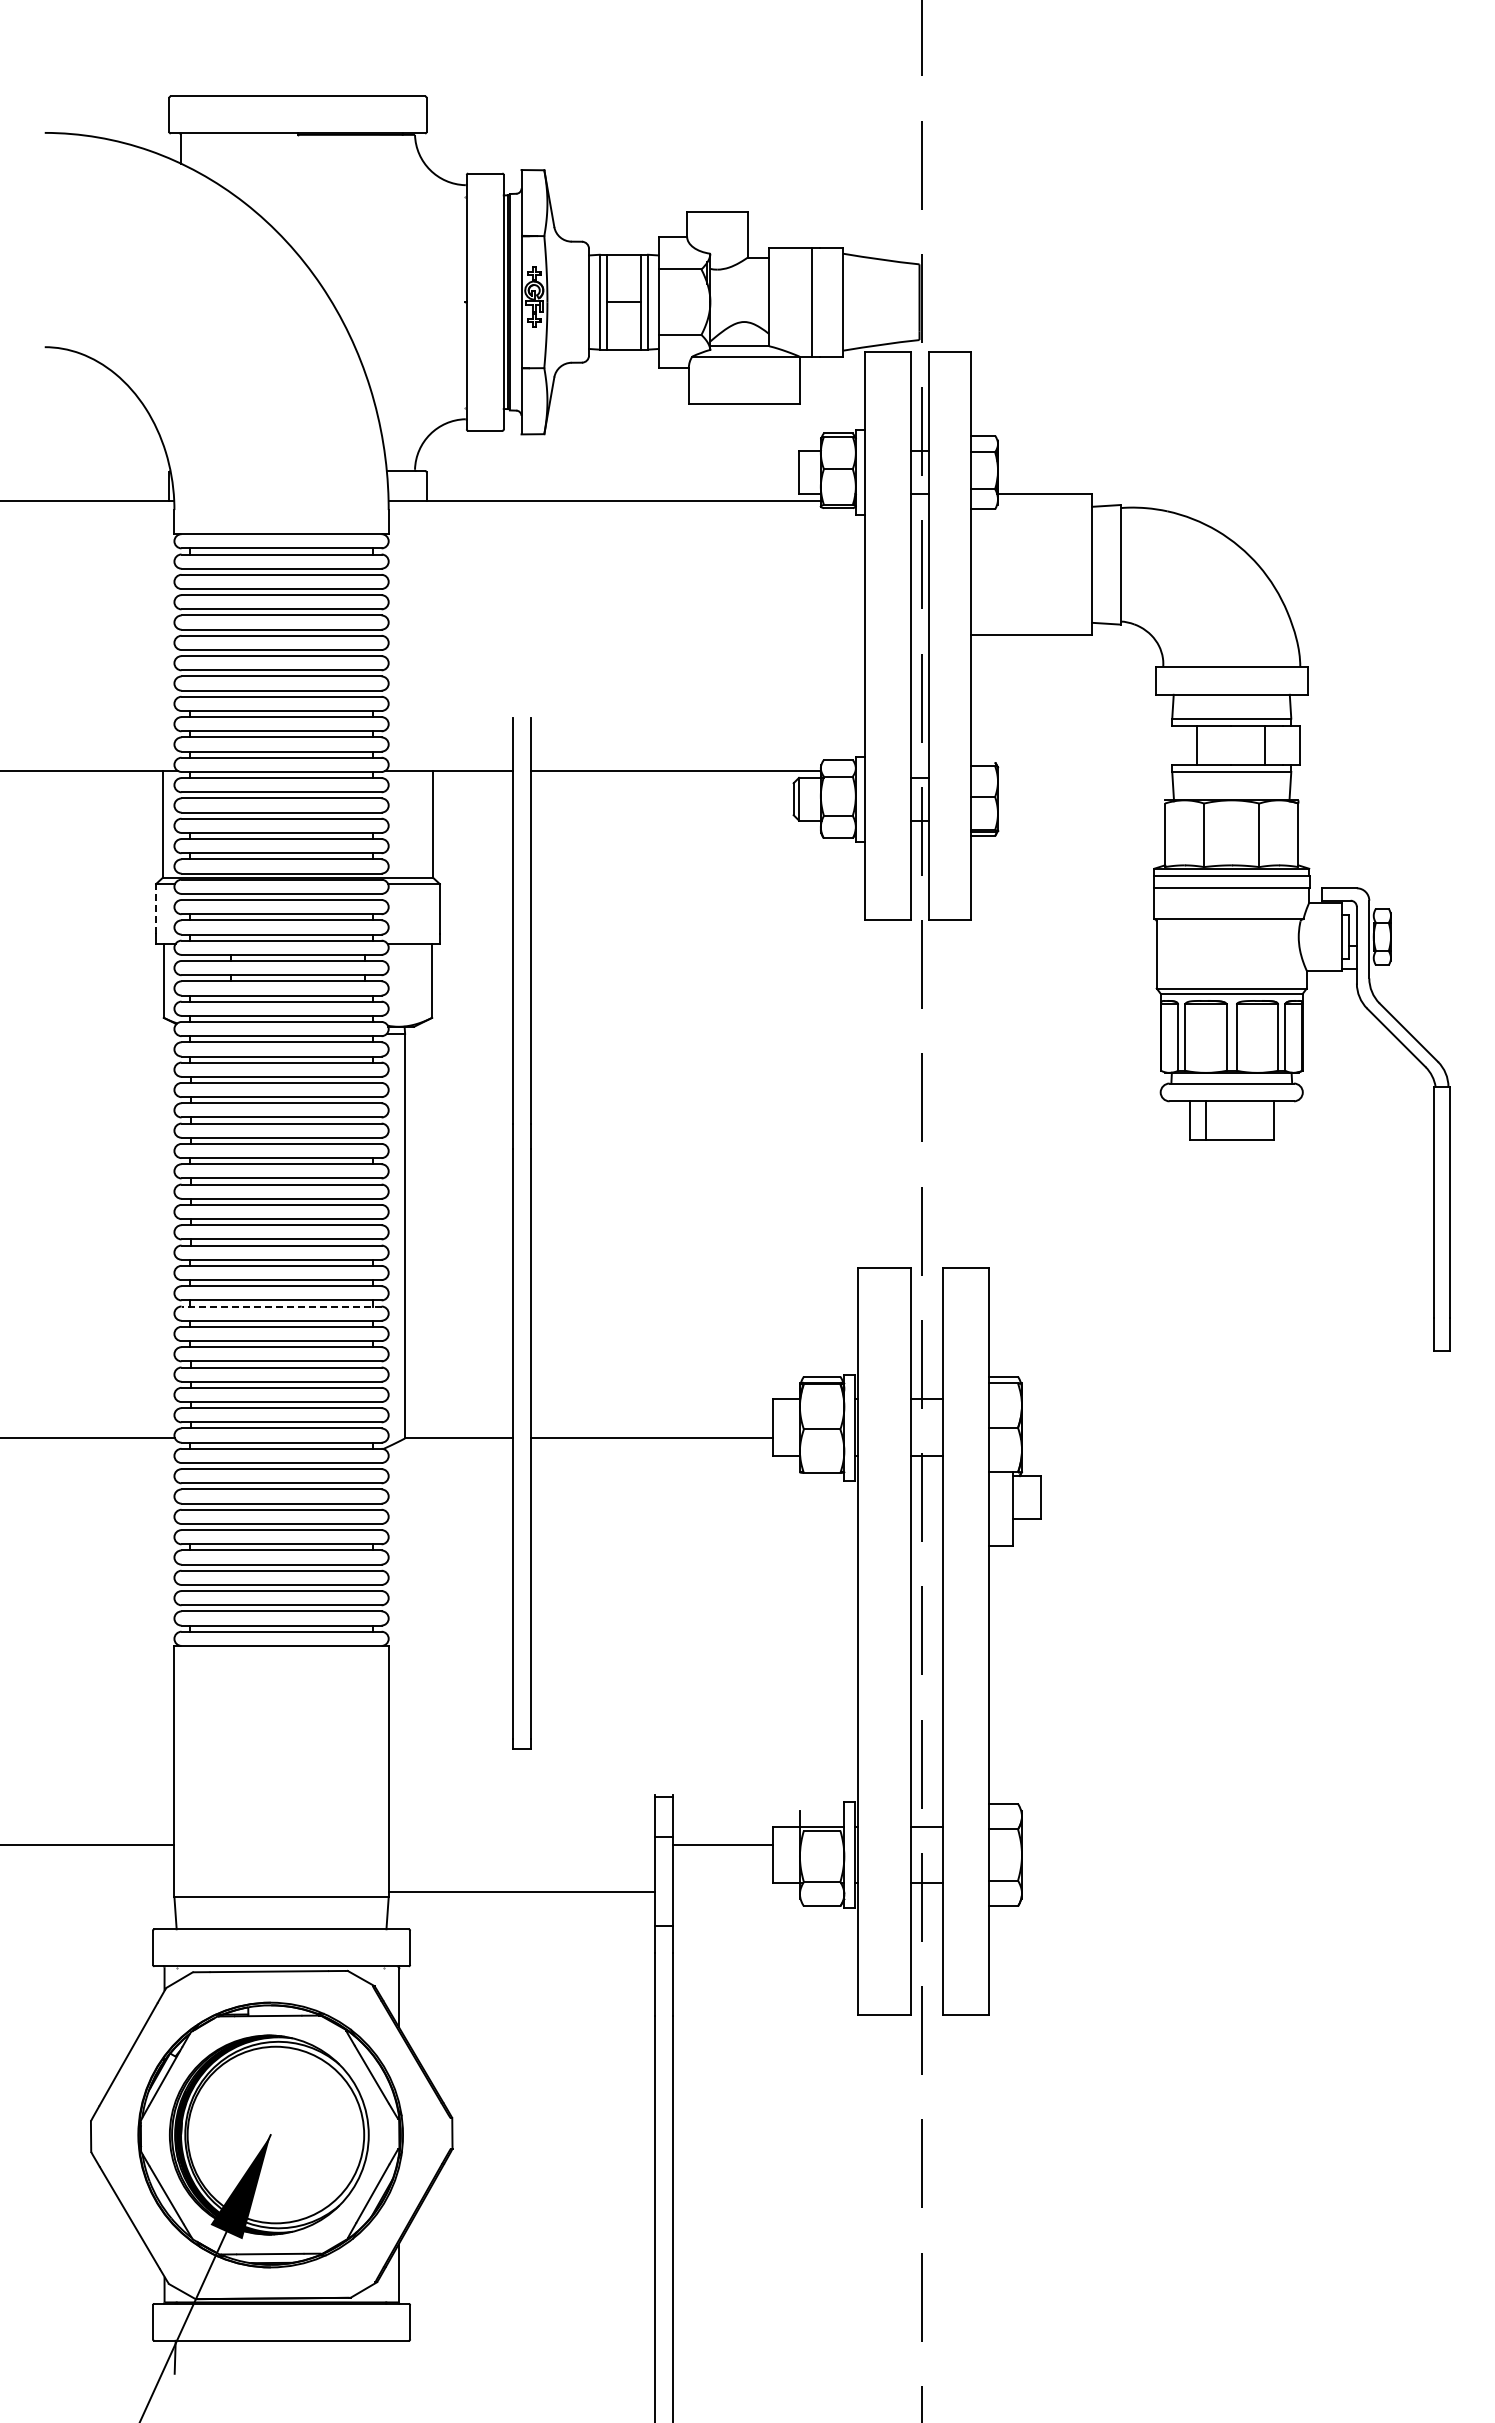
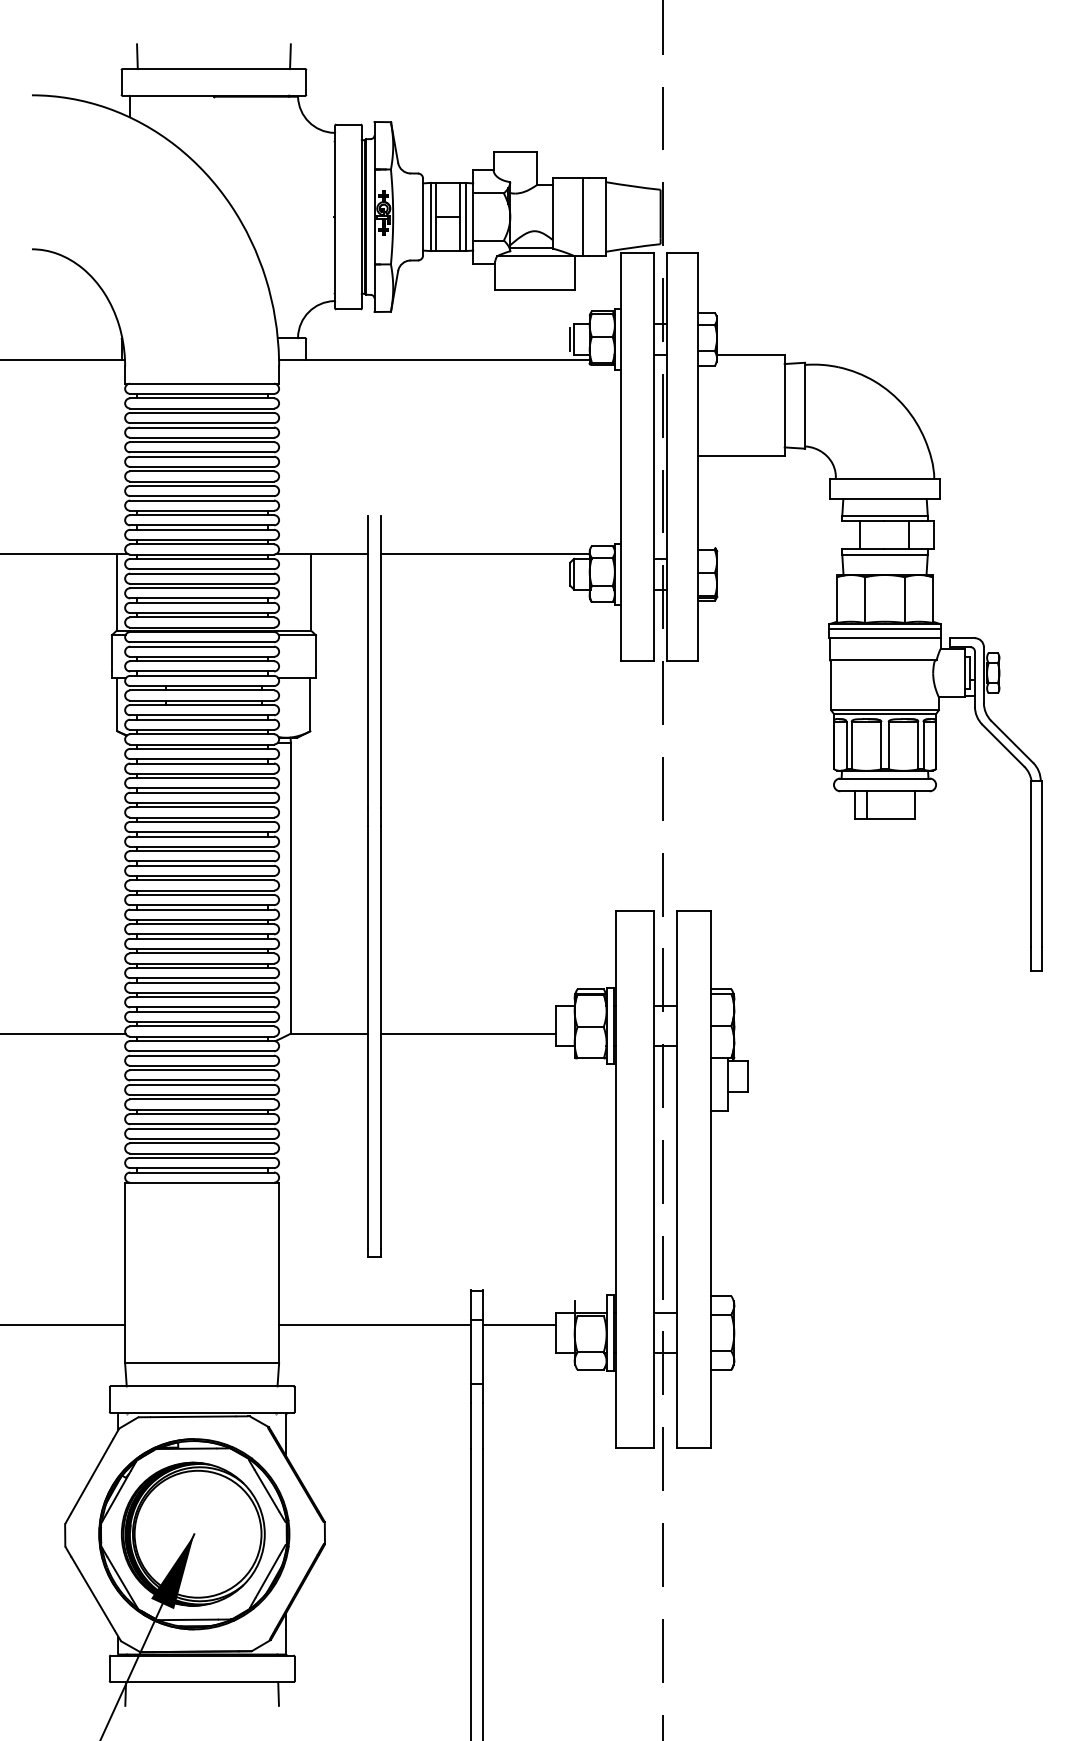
line: (191, 78) -> (137, 56), added
line: (404, 78) -> (290, 56), added
line: (793, 472) -> (570, 339), added
line: (156, 908) -> (112, 652), dashed -> solid
line: (281, 1306) -> (202, 938), dashed -> solid
line: (521, 1891) -> (374, 1325), moved
line: (387, 2356) -> (278, 1693), added

